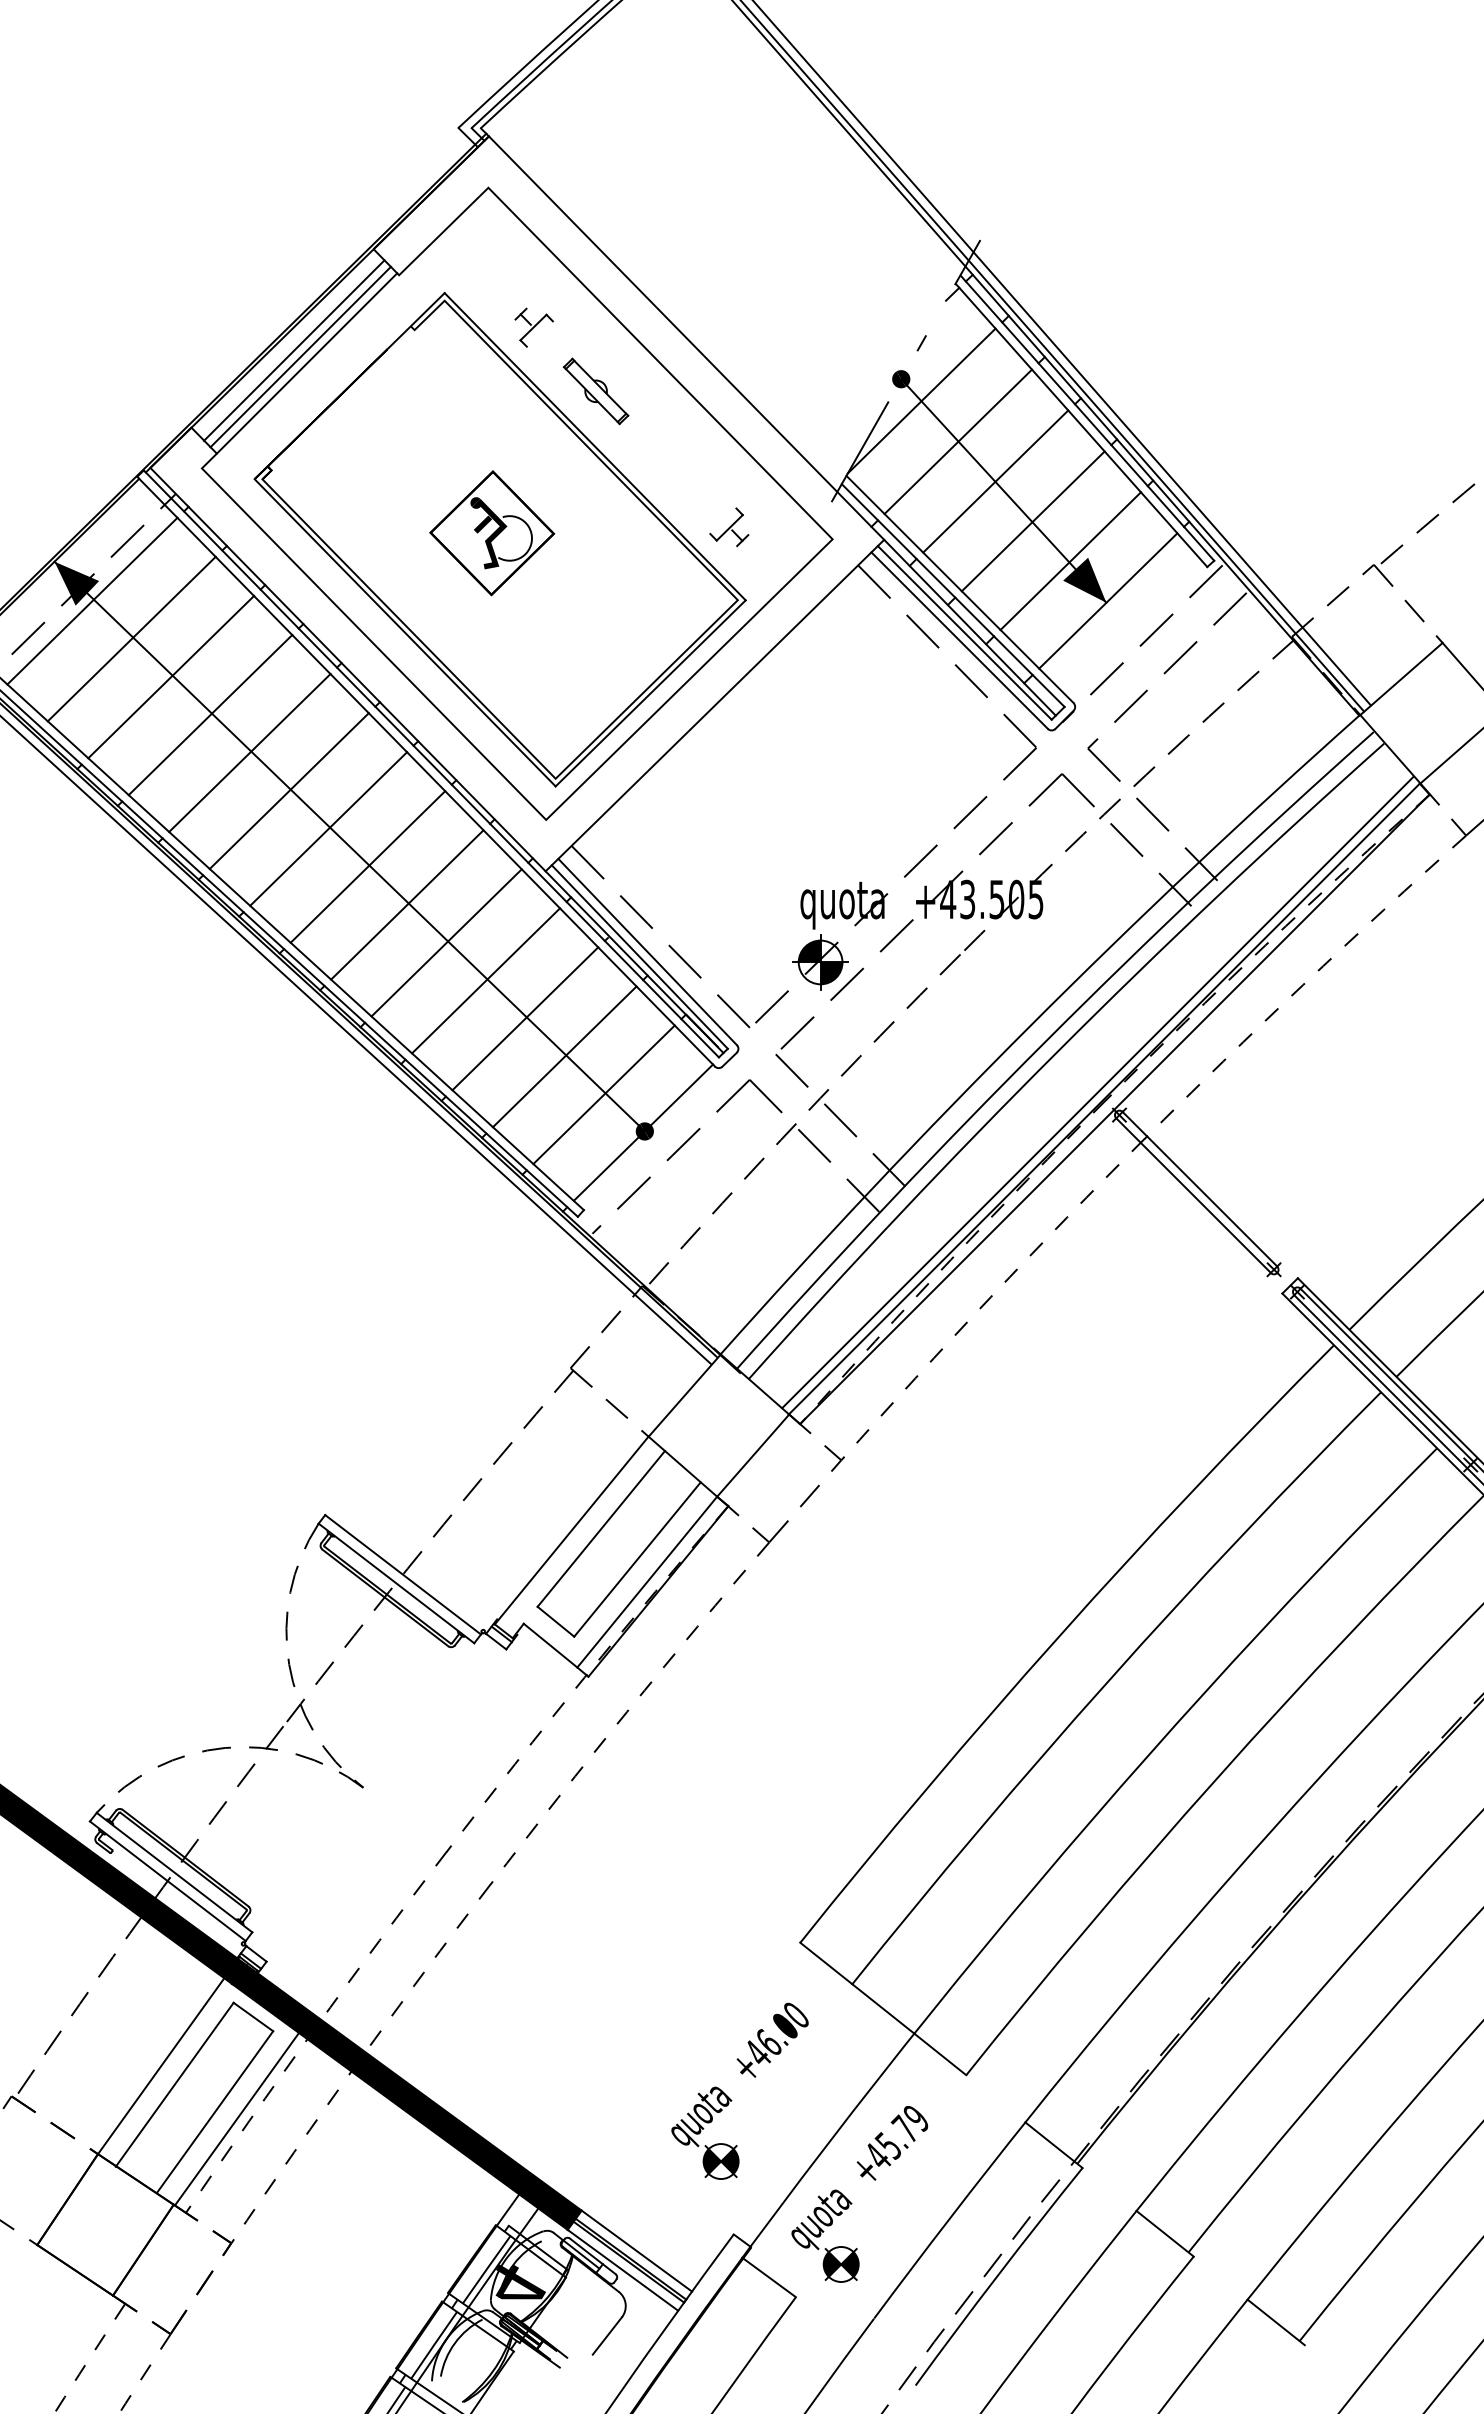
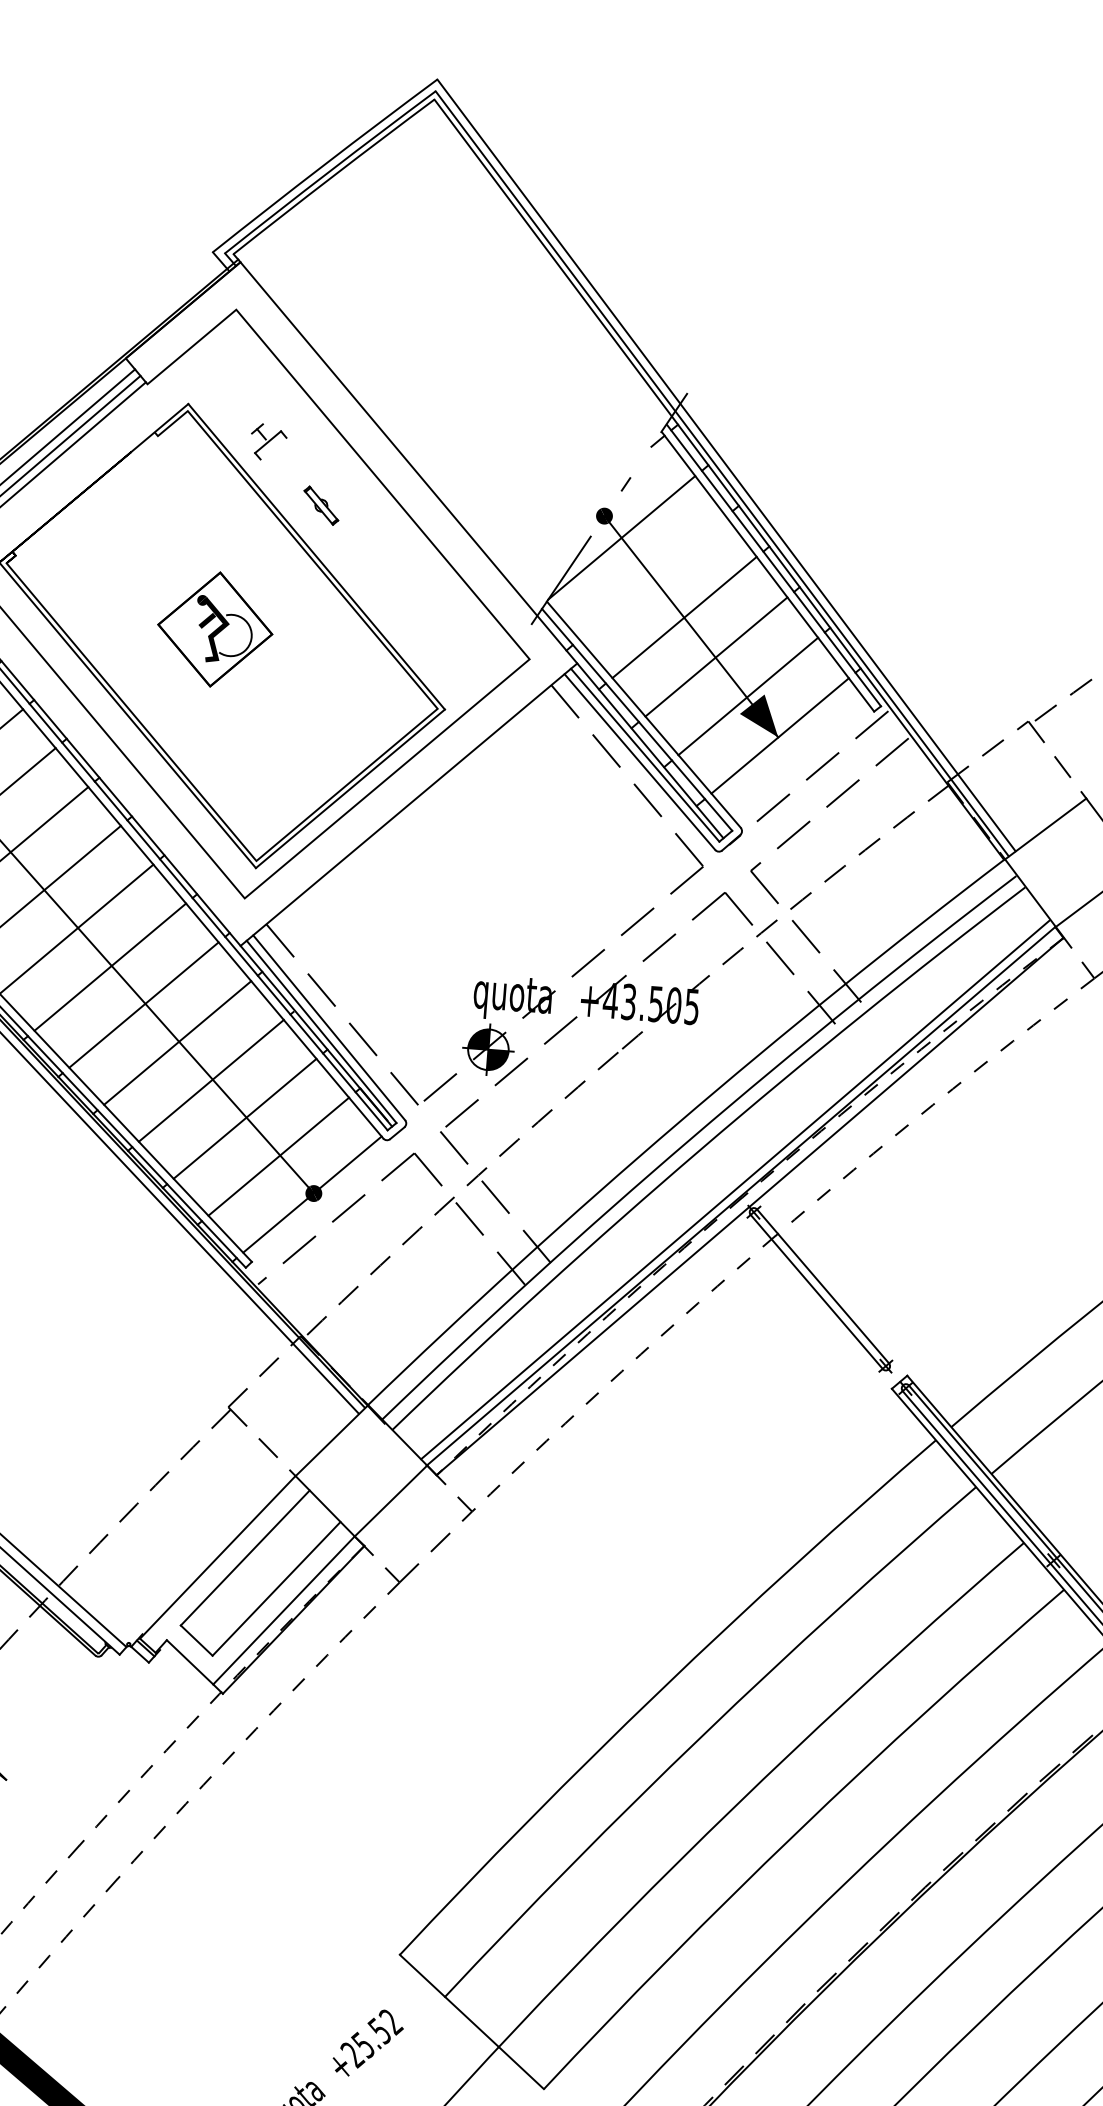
part: (595, 391) -> (320, 505), size x0.6
line: (958, 441) -> (652, 577), removed
part: (729, 527) -> (435, 641), removed
text: (777, 2035) -> (372, 2039), +46.00 -> +25.52

